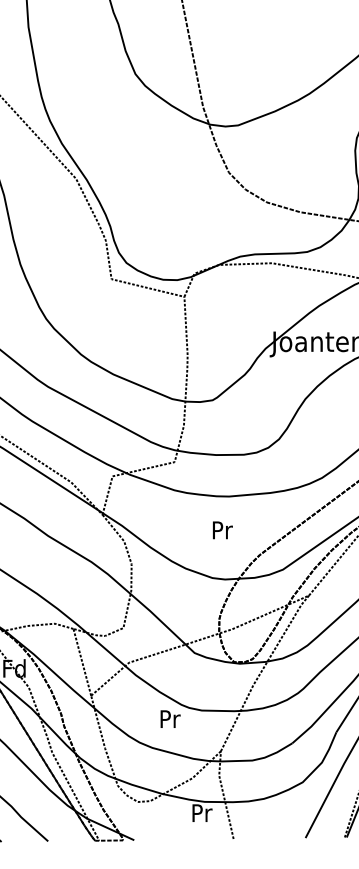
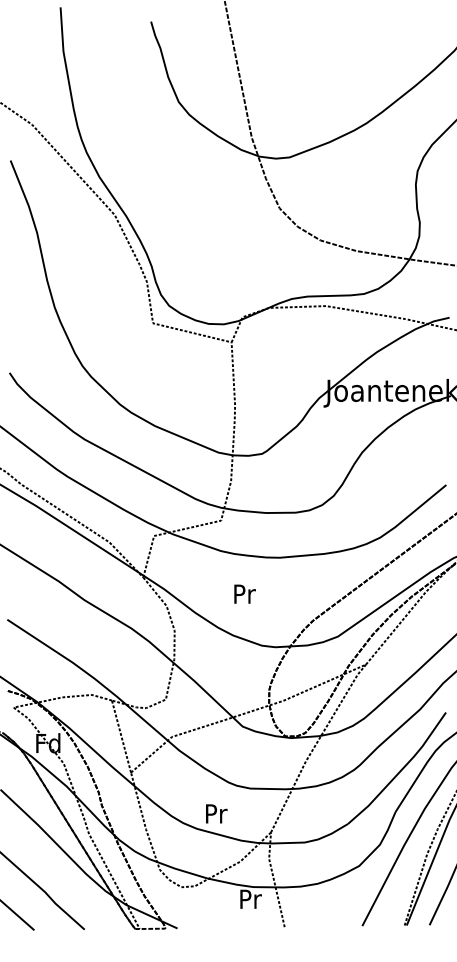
text: (222, 529) -> (244, 593), moved
text: (170, 718) -> (216, 813), moved

